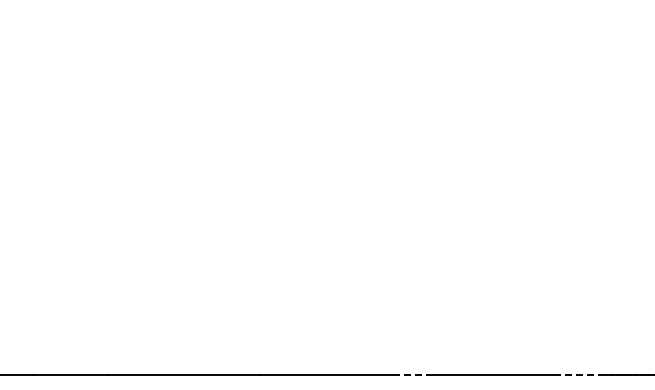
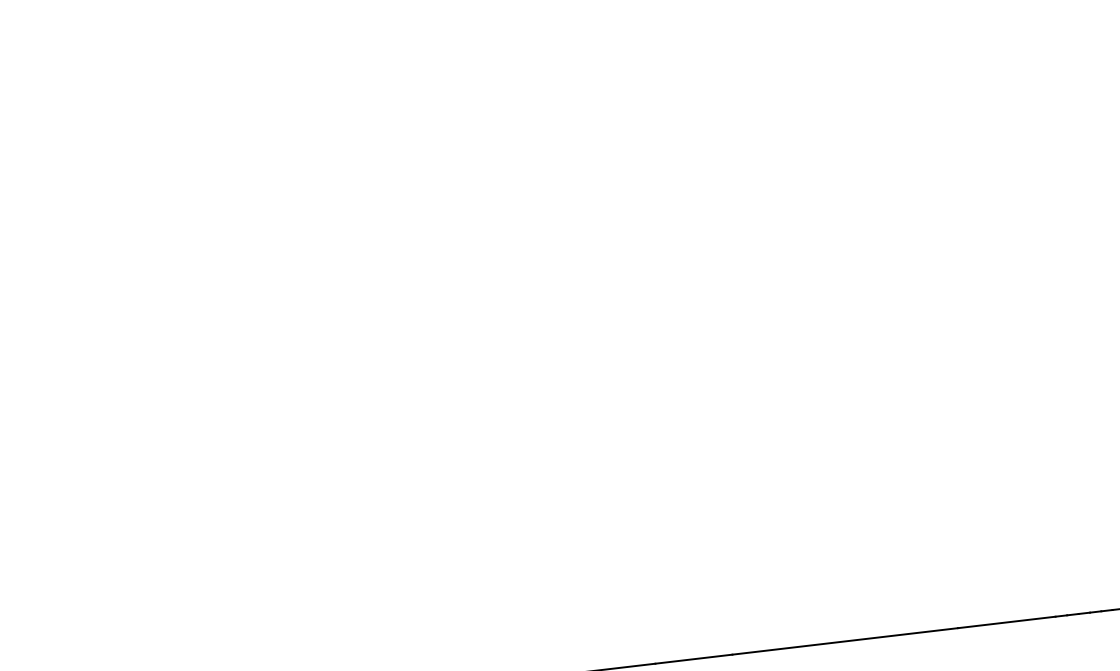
line: (414, 375) -> (695, 659), dashed -> solid
line: (579, 375) -> (1005, 623), dashed -> solid

